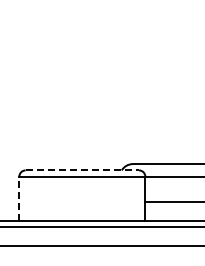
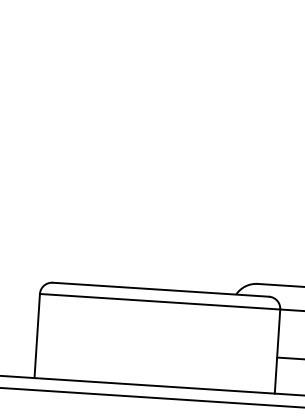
line: (82, 170) -> (161, 289), dashed -> solid
line: (19, 198) -> (37, 335), dashed -> solid

